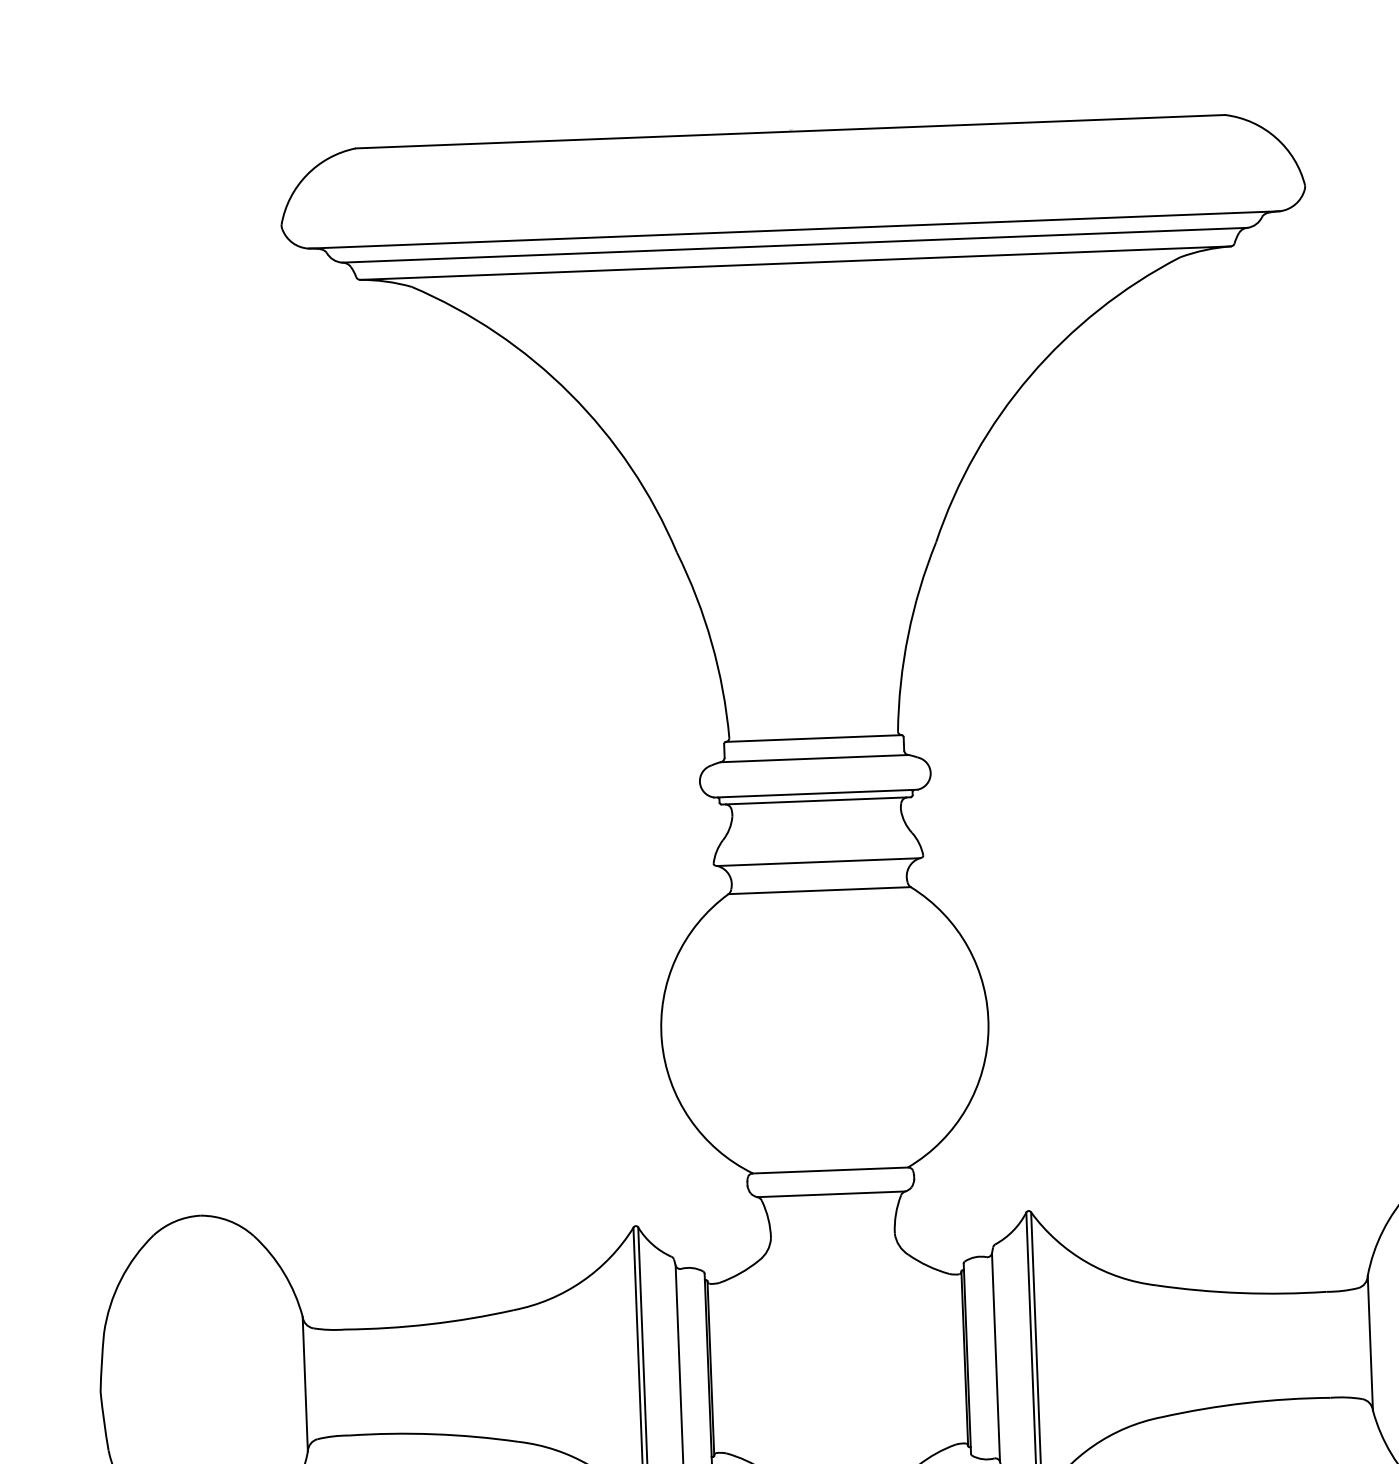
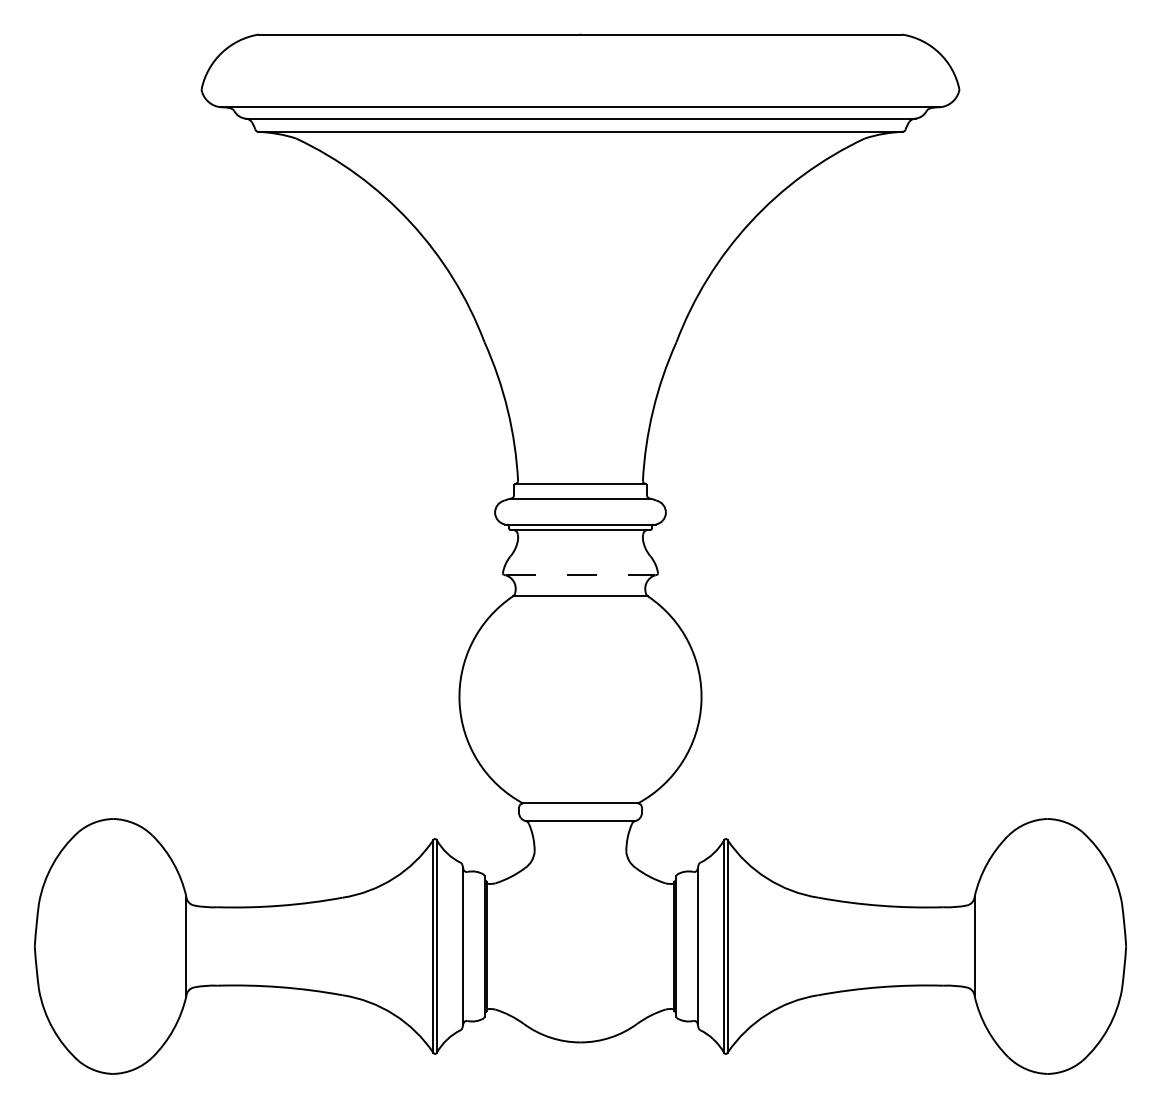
line: (818, 862) -> (580, 575), solid -> dashed

